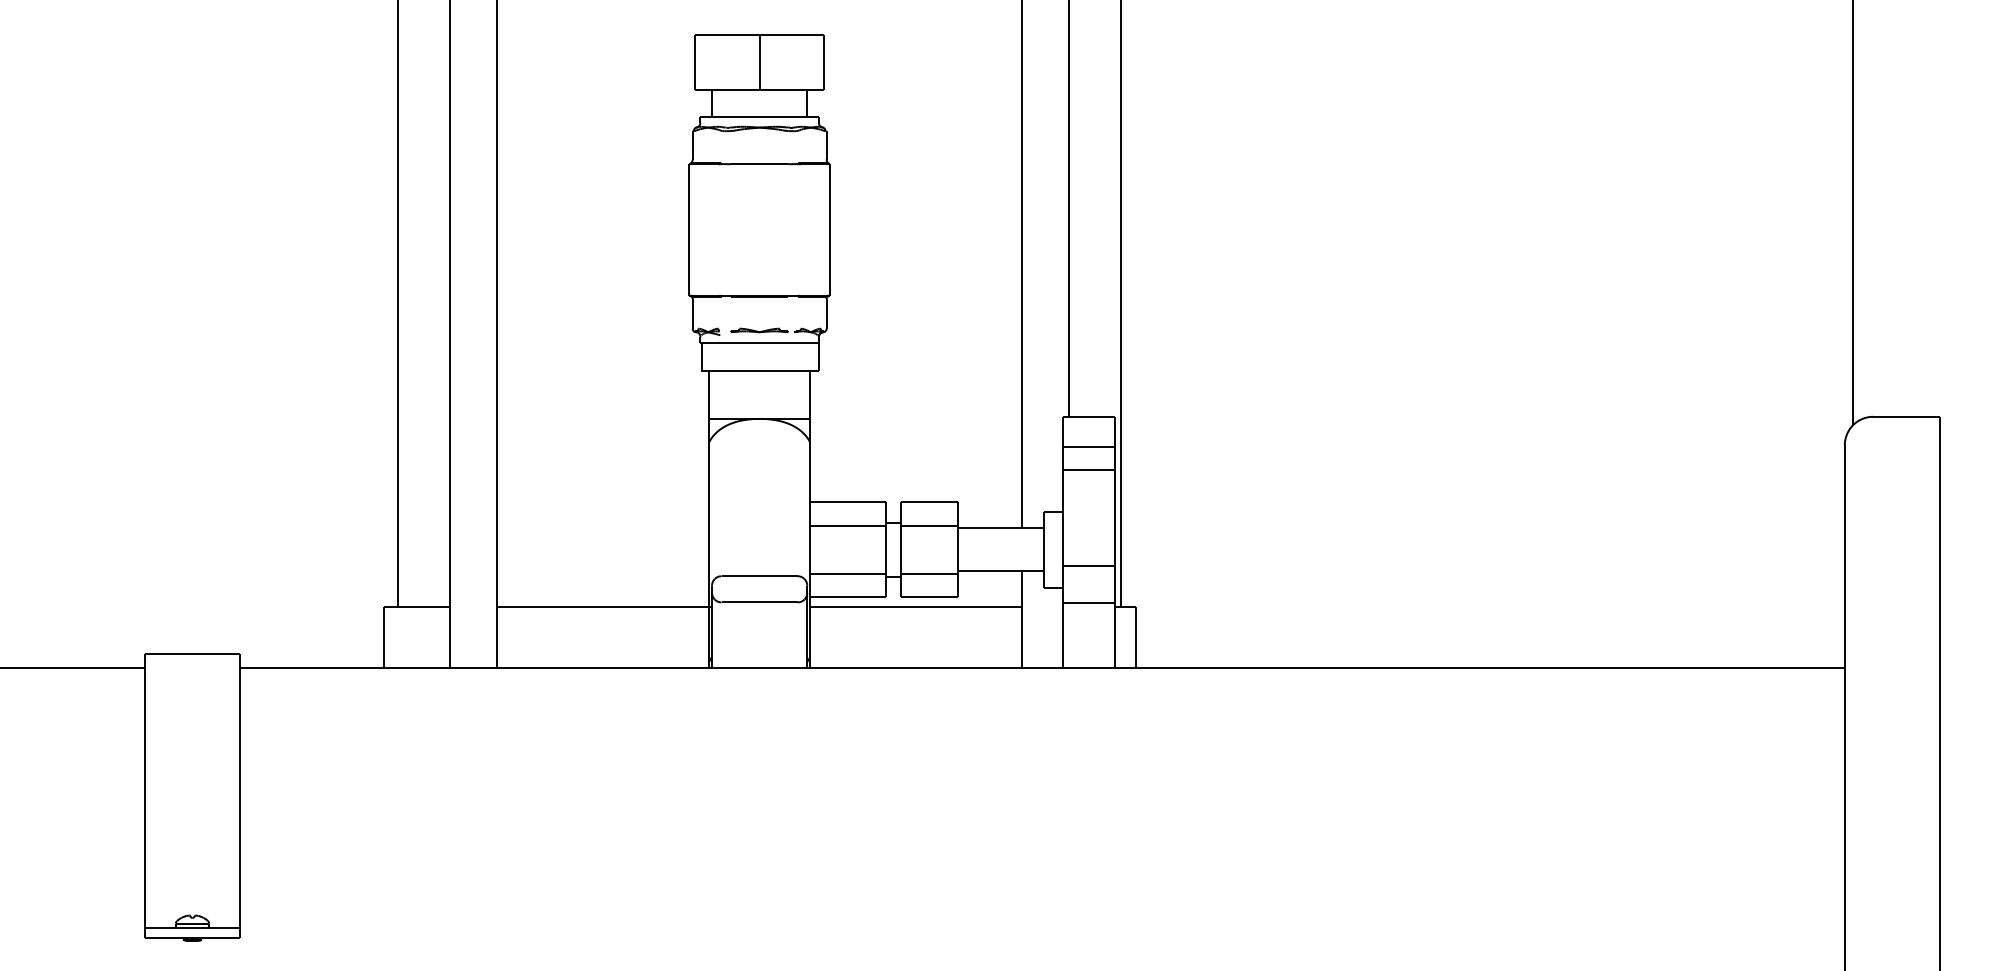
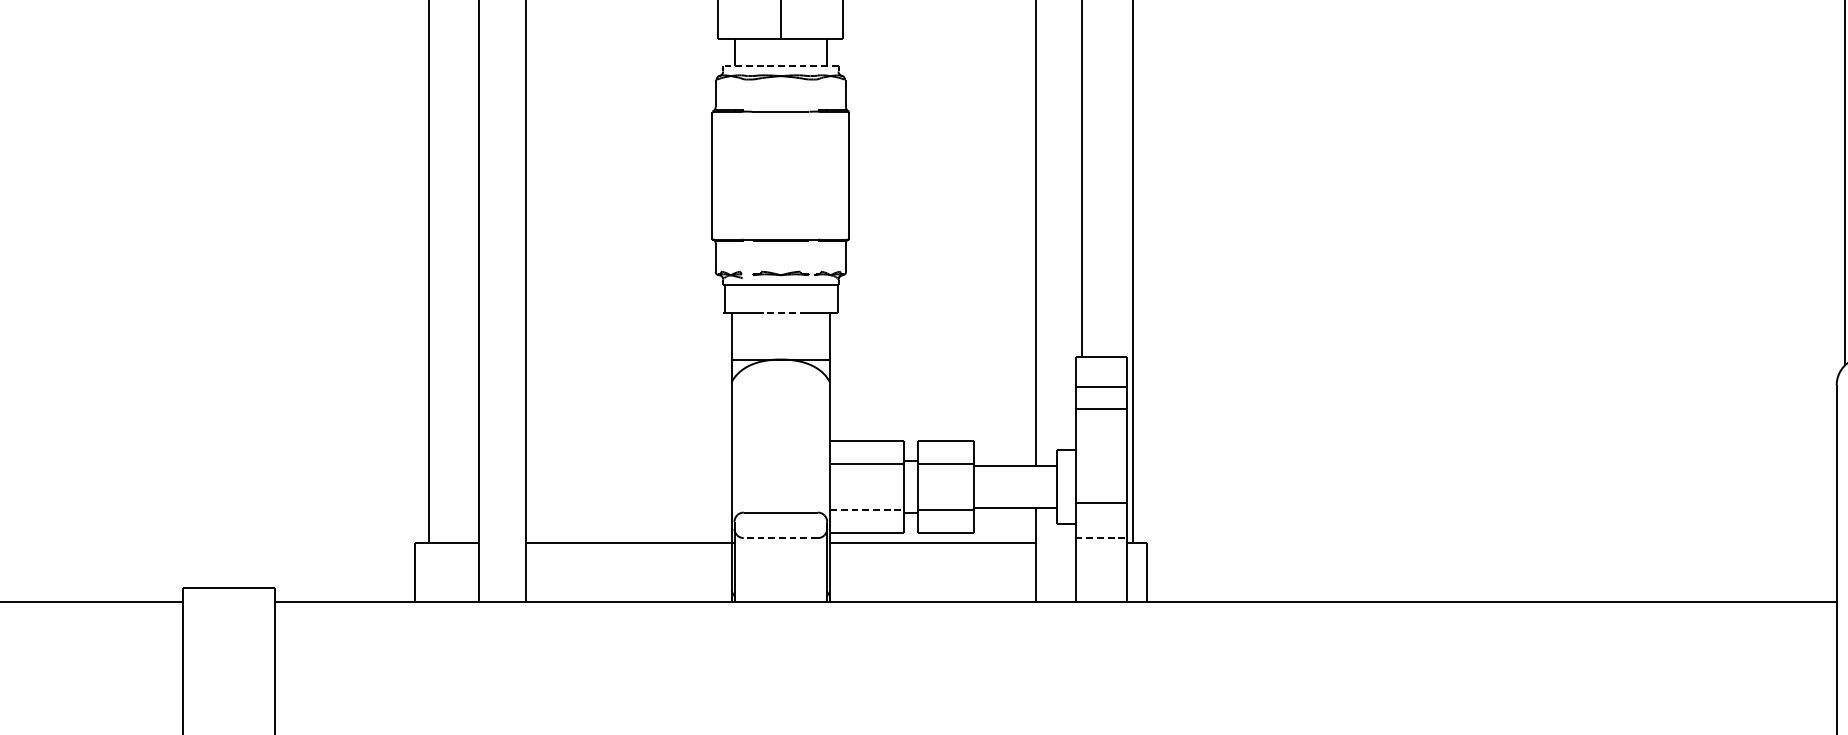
line: (759, 117) -> (780, 66), solid -> dashed
line: (759, 371) -> (780, 313), solid -> dashed
line: (848, 573) -> (867, 509), solid -> dashed
line: (759, 602) -> (780, 538), solid -> dashed
line: (1089, 602) -> (1101, 538), solid -> dashed

